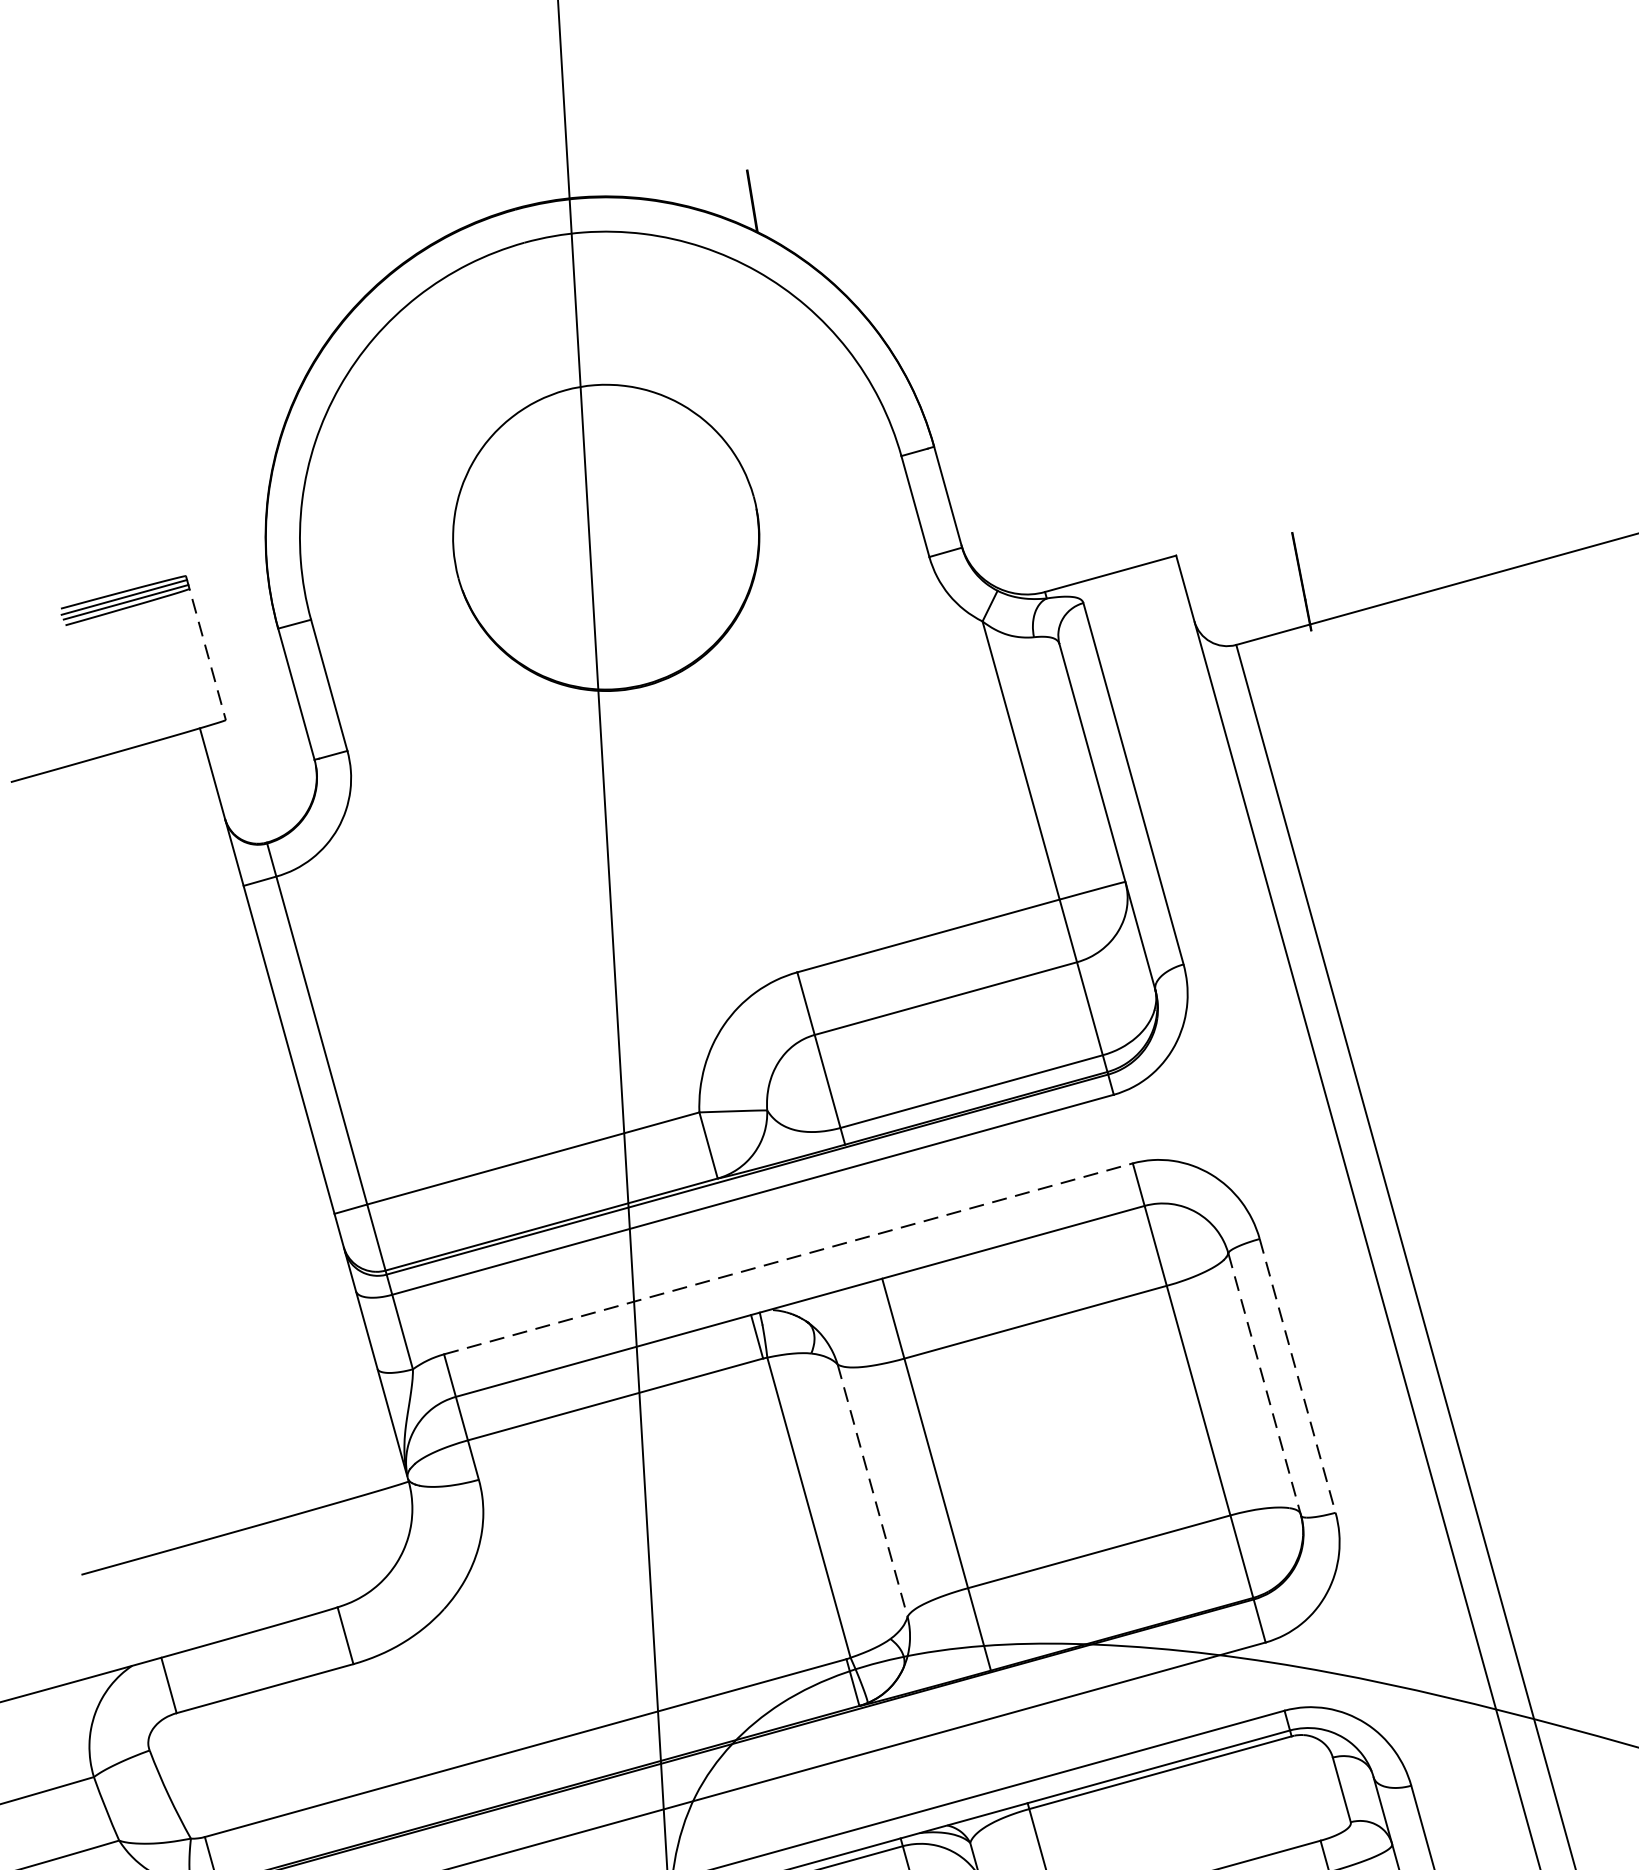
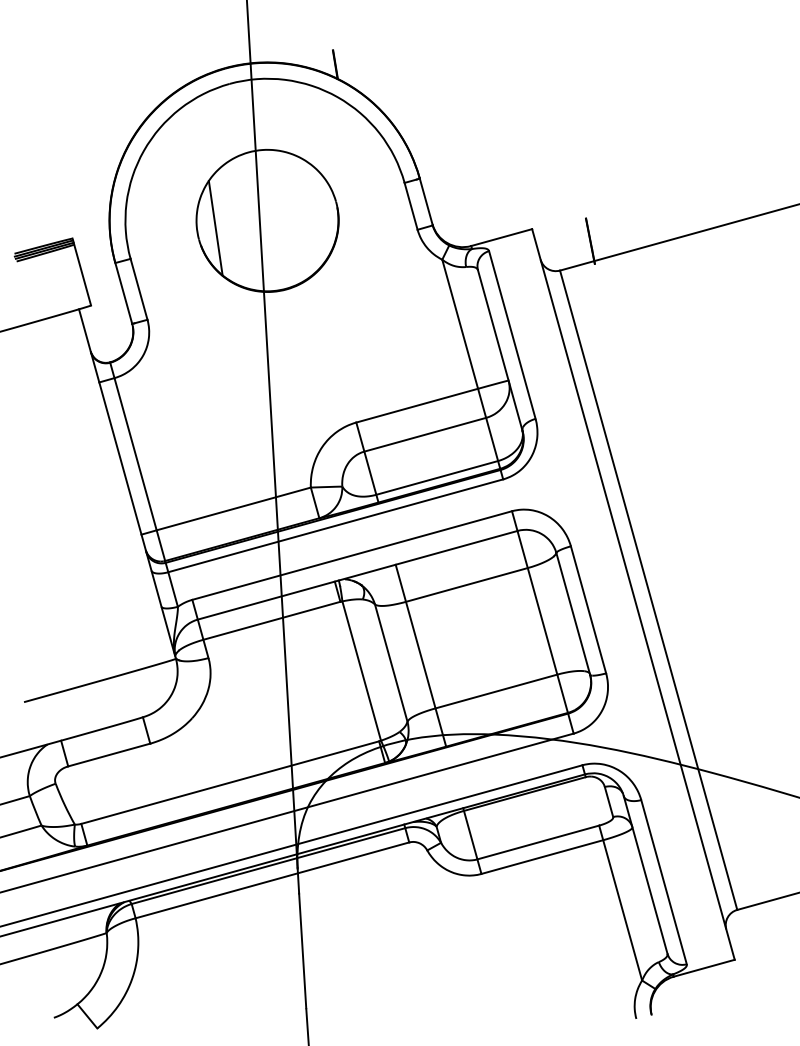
line: (493, 552) -> (215, 227), added
line: (205, 649) -> (81, 272), dashed -> solid
line: (789, 1258) -> (352, 555), dashed -> solid
line: (1297, 1375) -> (588, 609), dashed -> solid
line: (1265, 1385) -> (573, 614), dashed -> solid
line: (873, 1491) -> (391, 663), dashed -> solid

